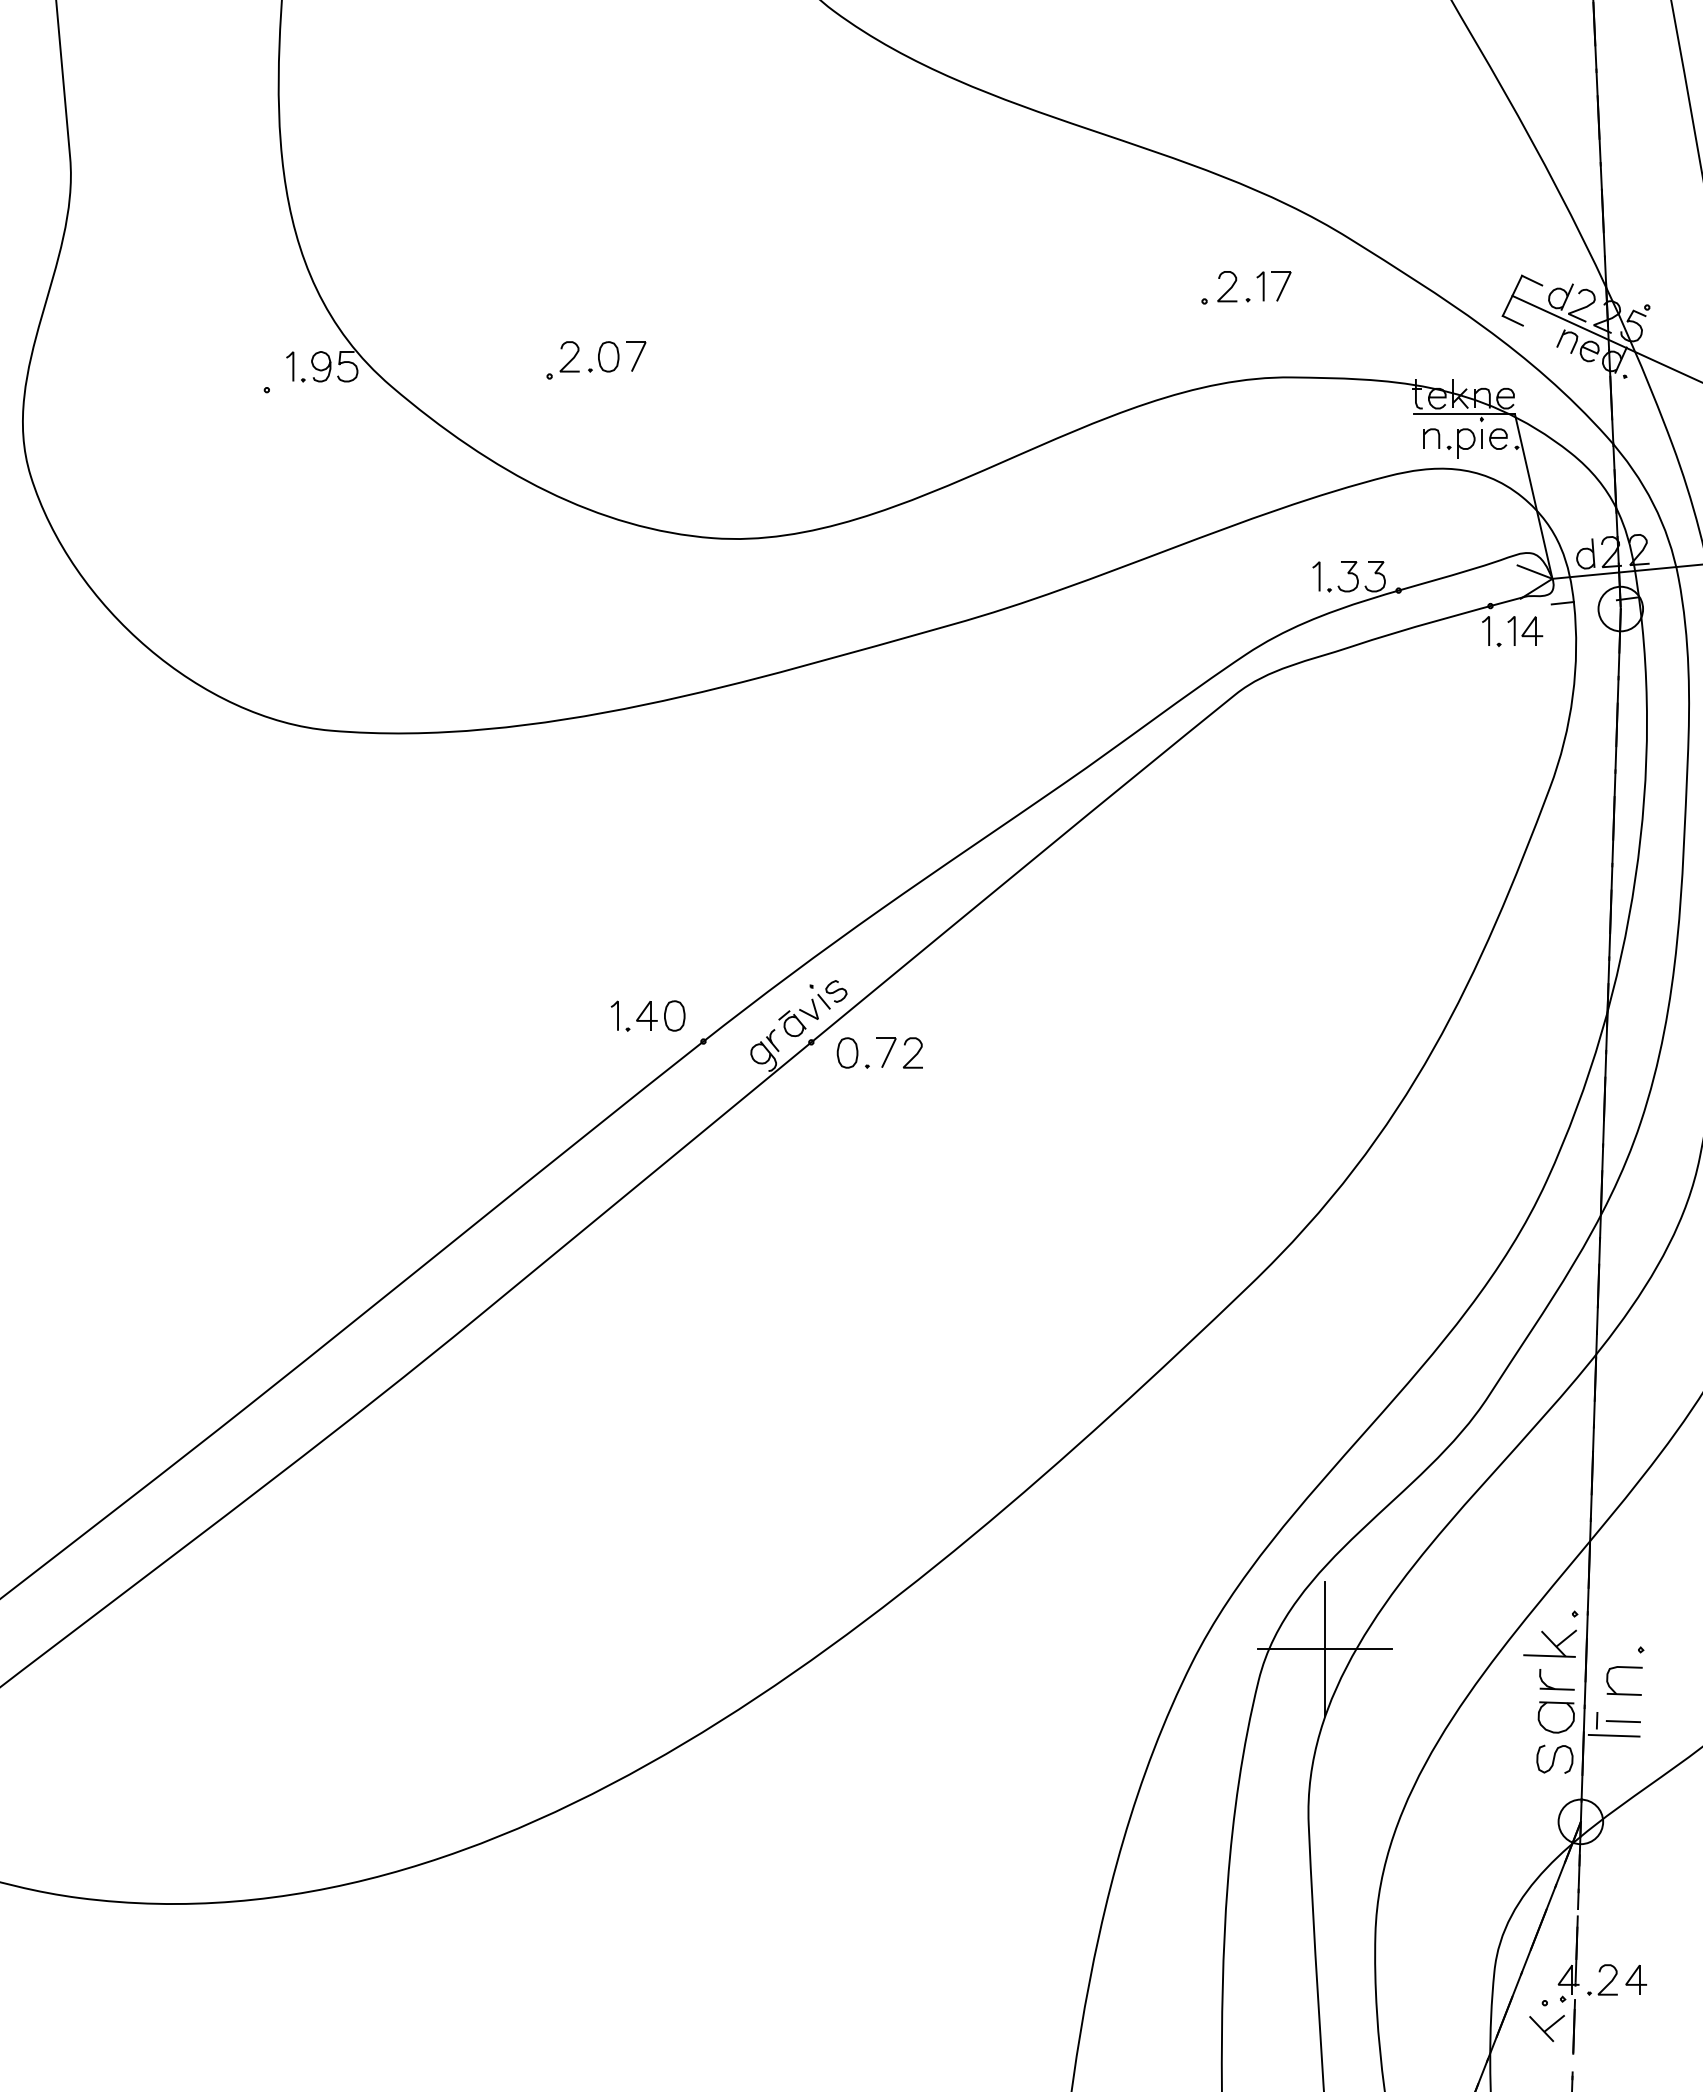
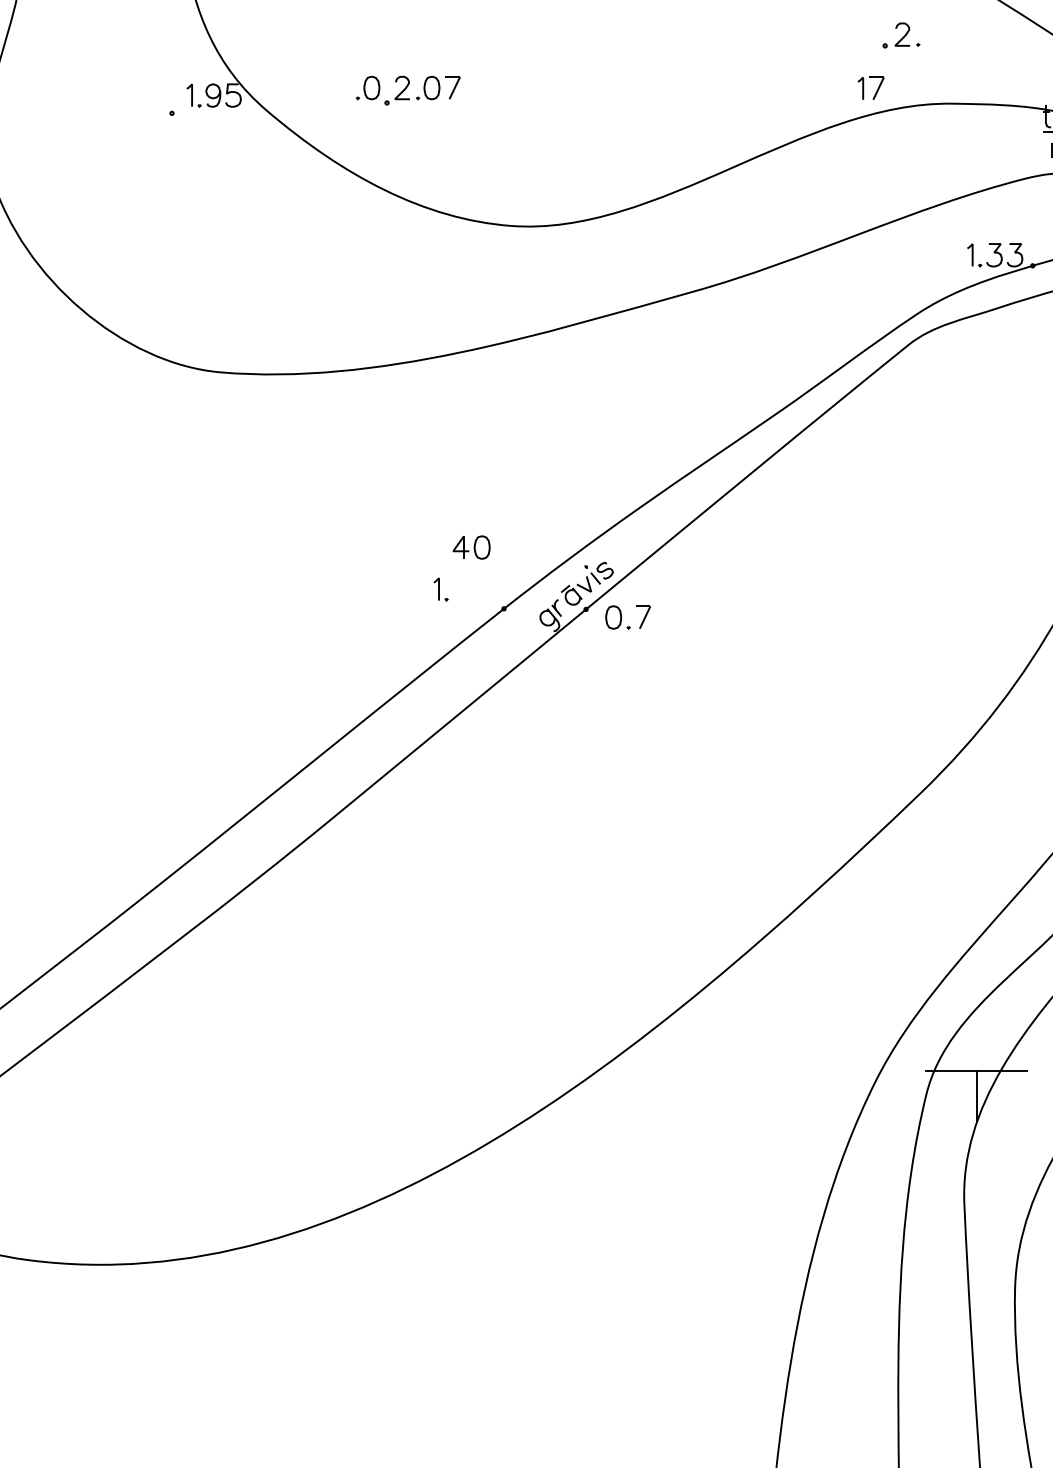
part: (1281, 289) -> (876, 90), moved
part: (524, 356) -> (367, 87), added
part: (660, 1015) -> (471, 547), moved
curve: (915, 1054) -> (665, 618), removed
line: (1324, 1614) -> (976, 1044), removed

